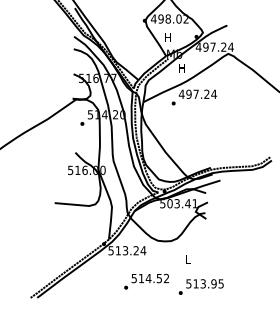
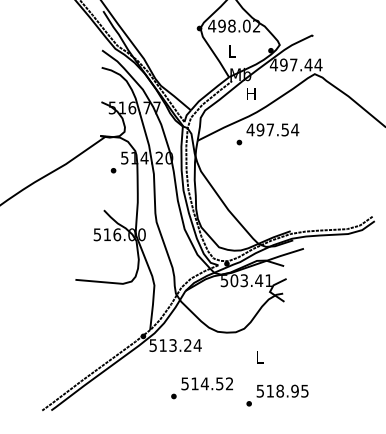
text: (167, 37) -> (230, 51), H -> L
text: (223, 46) -> (308, 63), 497.24 -> 497.44
text: (206, 93) -> (284, 128), 497.24 -> 497.54
text: (202, 283) -> (279, 390), 513.95 -> 518.95

